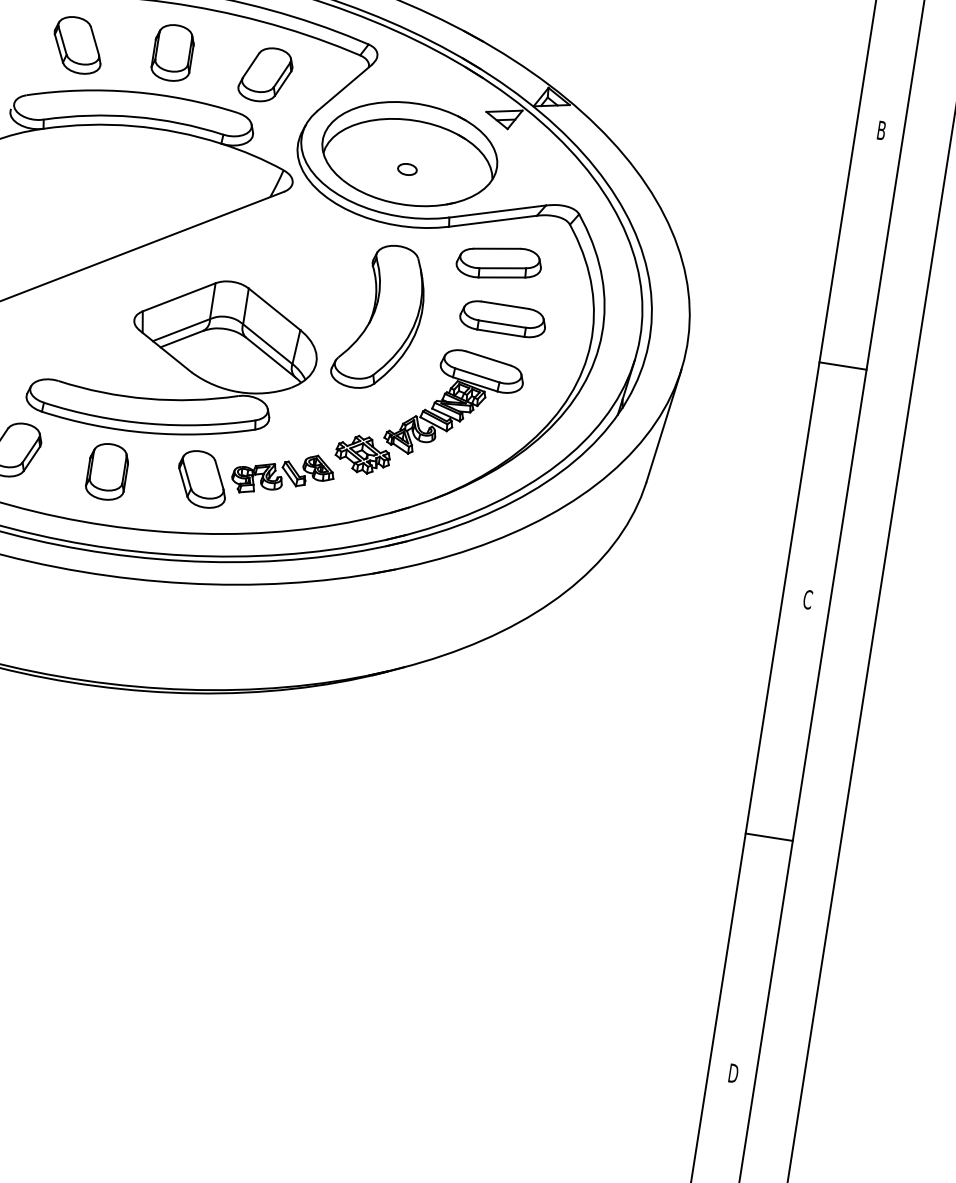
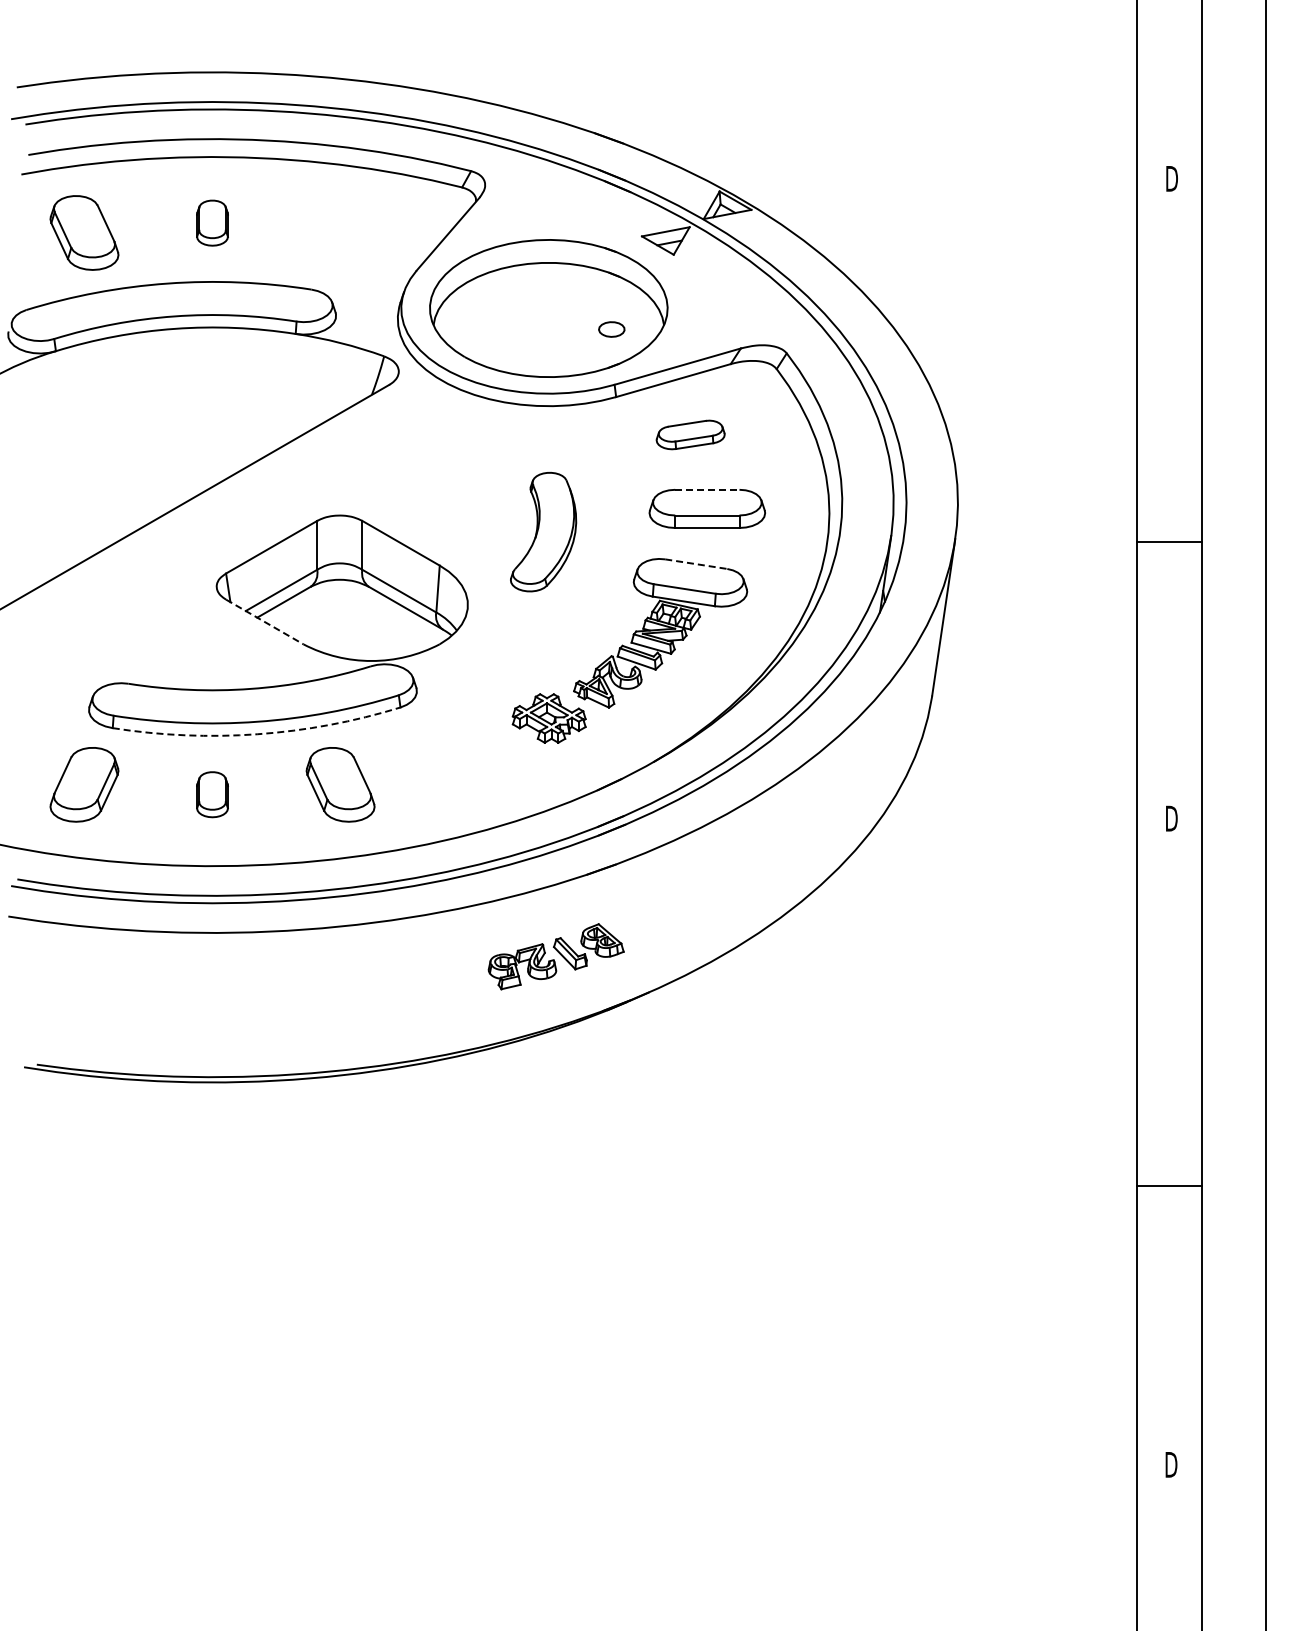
part: (173, 52) -> (212, 222), size x0.6
part: (265, 74) -> (340, 232), removed
text: (881, 130) -> (1171, 178), B -> D
part: (407, 169) -> (611, 329), moved
part: (499, 262) -> (690, 434), size x0.6
line: (505, 305) -> (707, 489), solid -> dashed
part: (380, 317) -> (543, 531), size x0.6
line: (165, 350) -> (264, 621), solid -> dashed
line: (488, 358) -> (696, 564), solid -> dashed
line: (842, 366) -> (1169, 542), moved
arc: (147, 433) -> (257, 734), solid -> dashed
part: (107, 471) -> (212, 794), size x0.6
part: (282, 474) -> (555, 956), moved
text: (807, 599) -> (1171, 818), C -> D
line: (769, 836) -> (1169, 1185), moved

